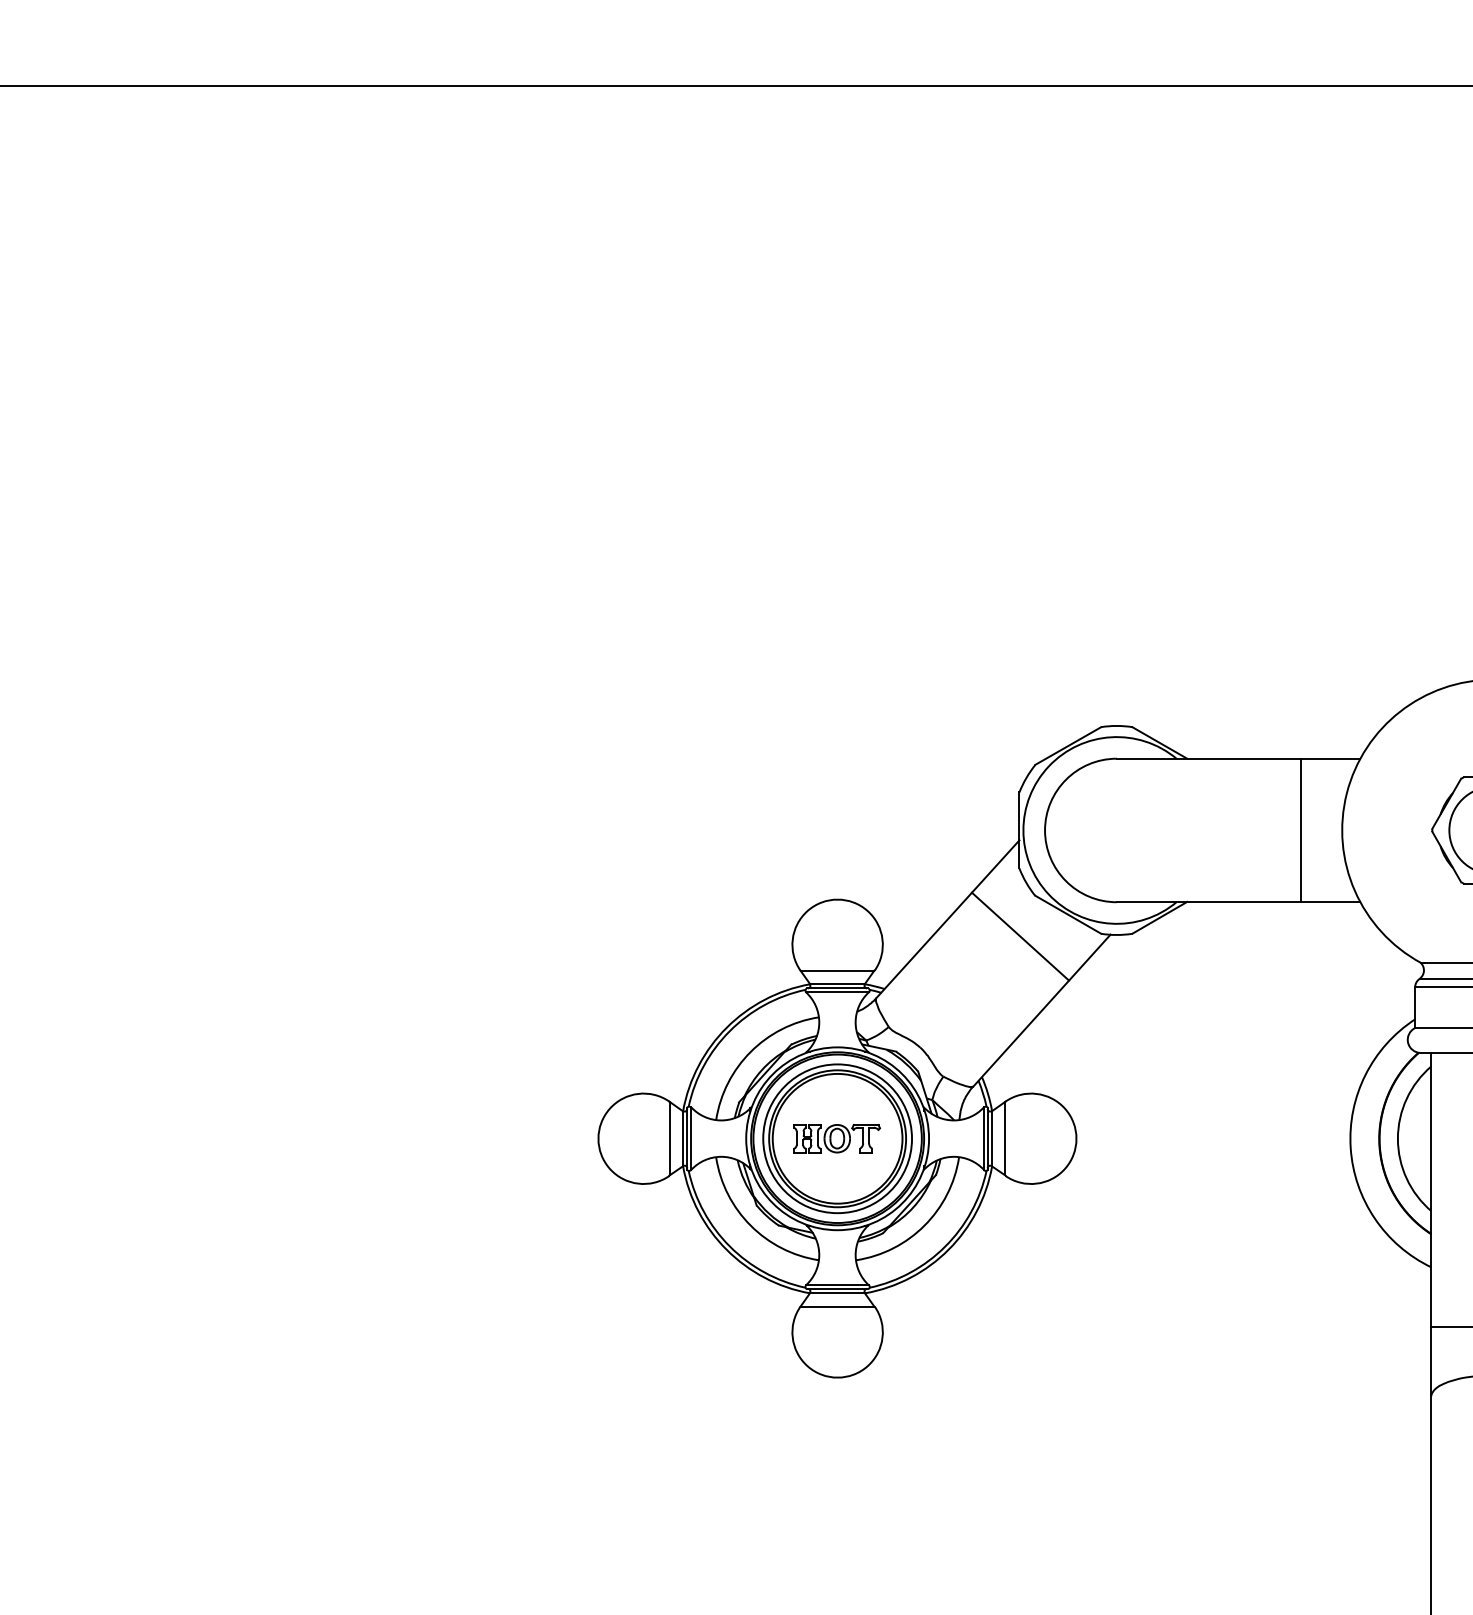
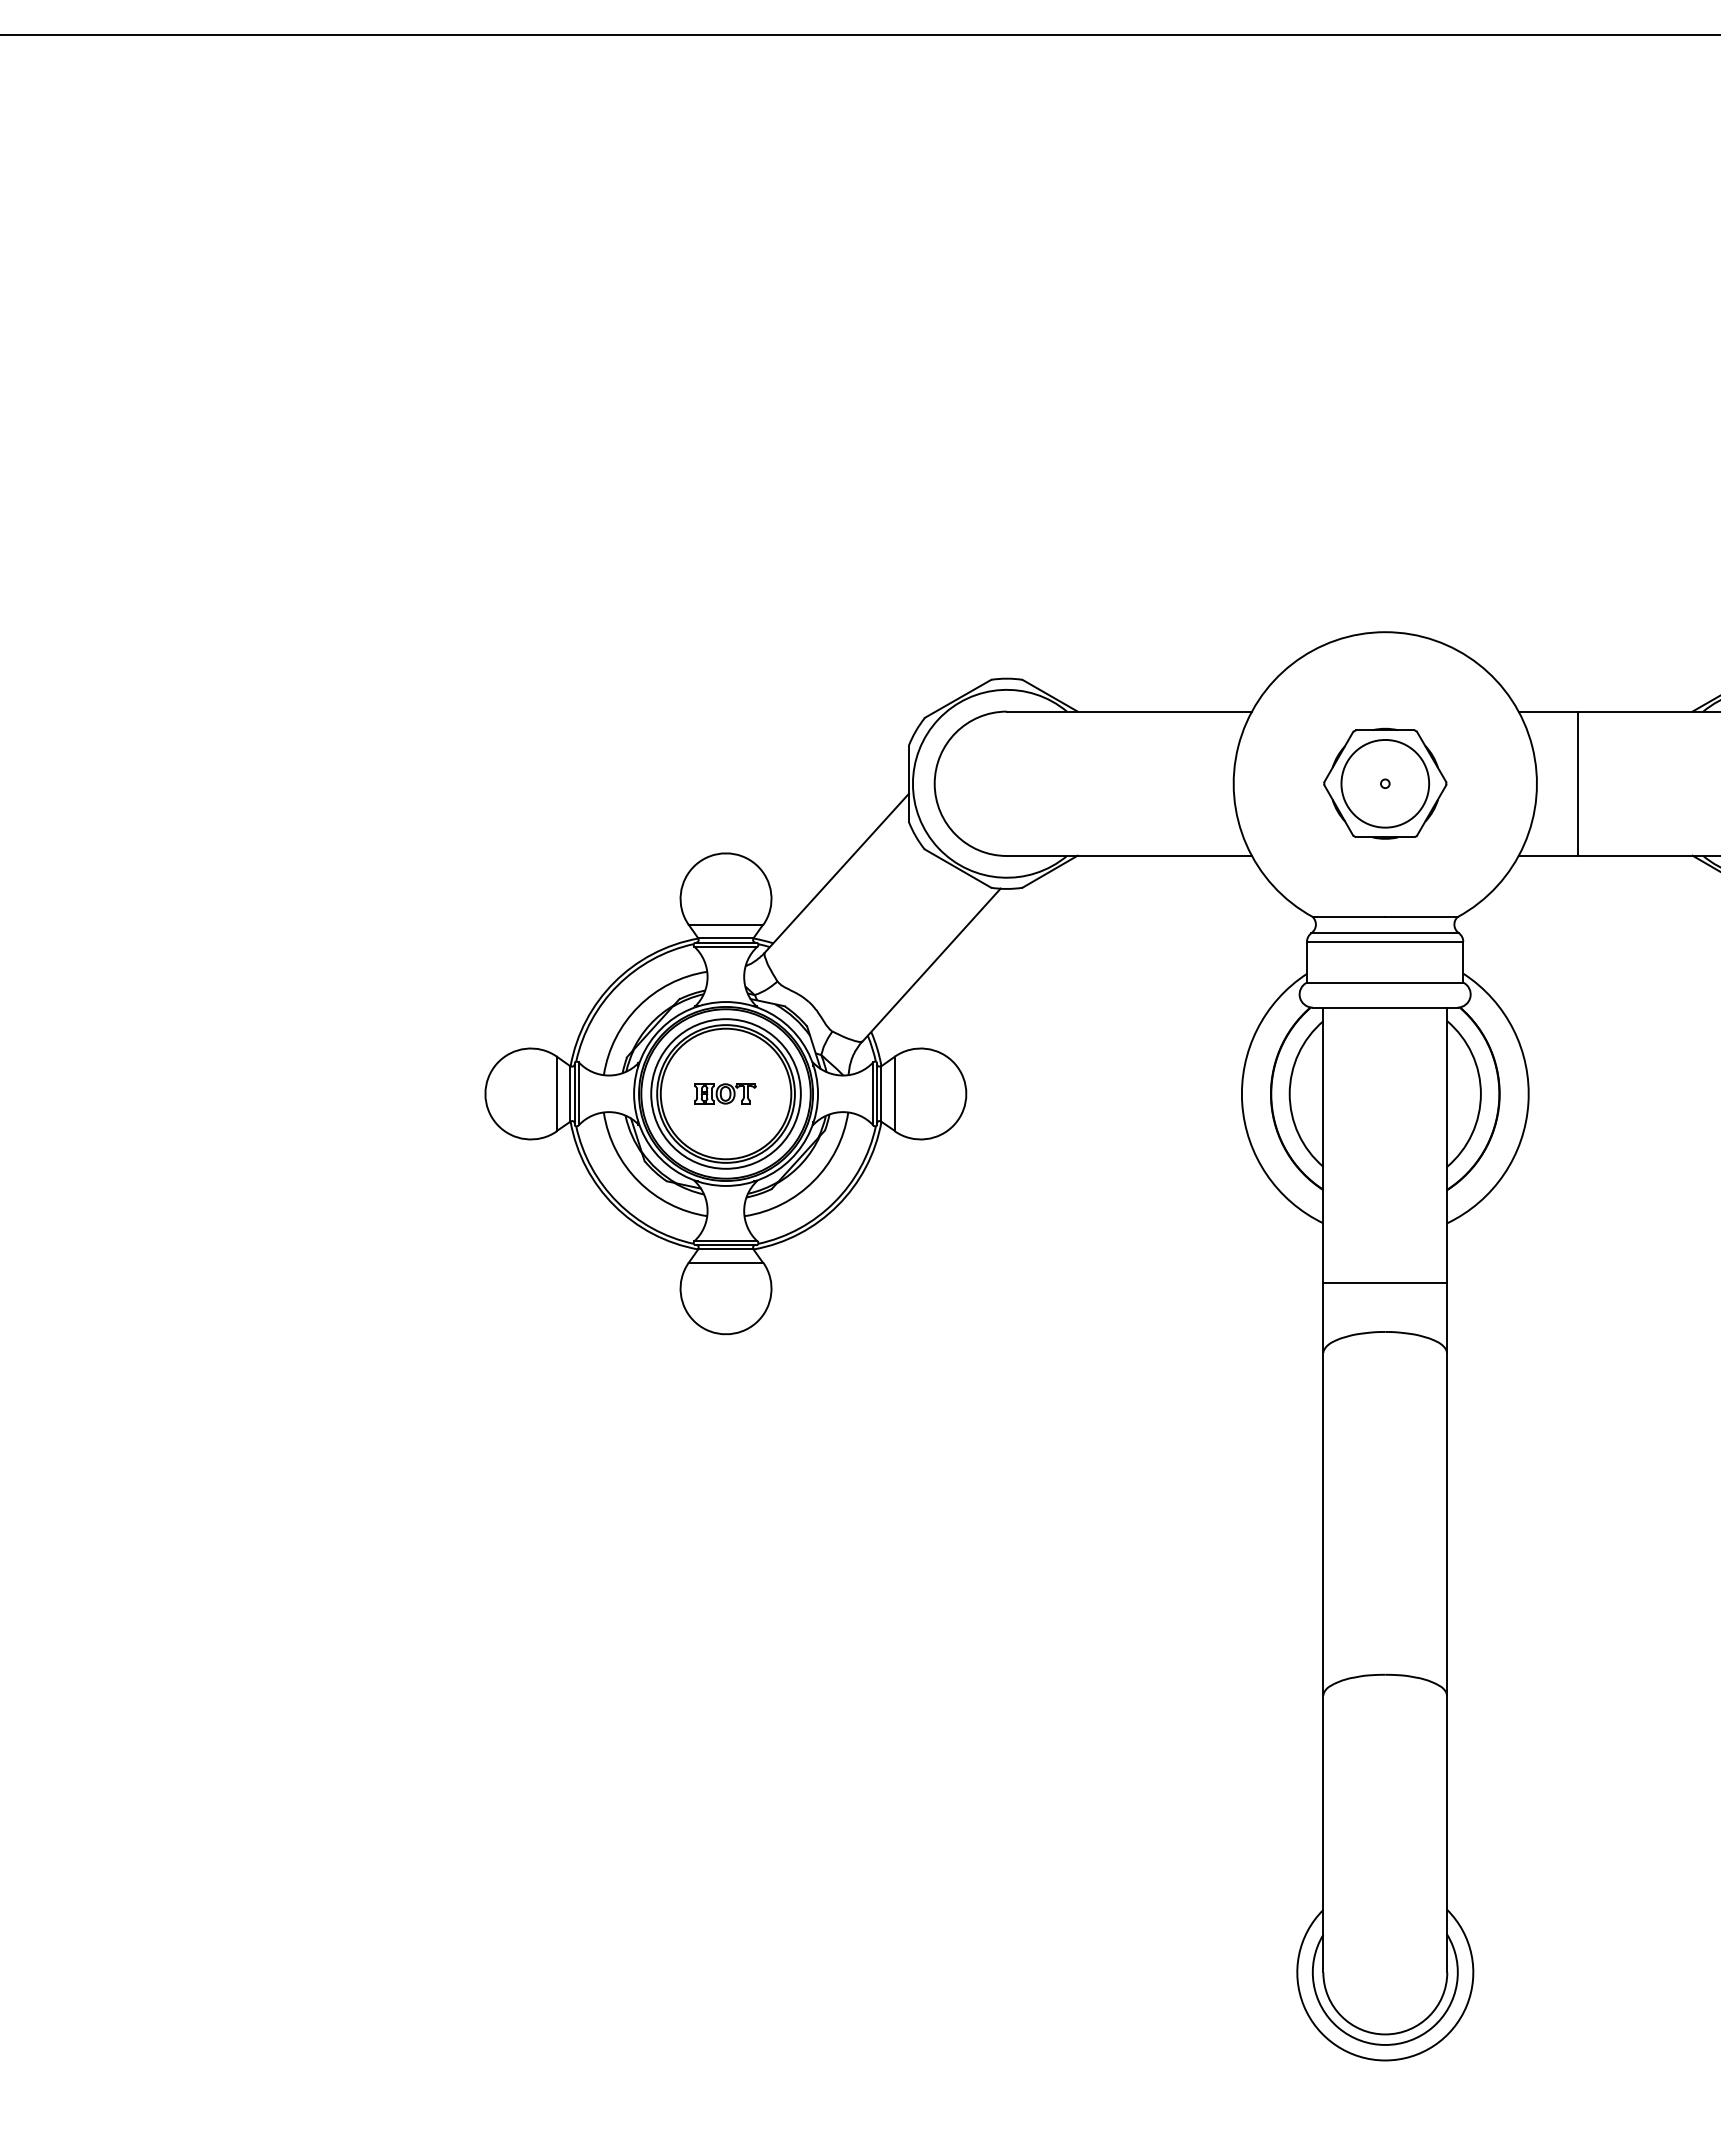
line: (1301, 830) -> (1192, 783), removed
line: (1019, 936) -> (909, 890), removed
part: (837, 1138) -> (725, 1093), size x0.7

